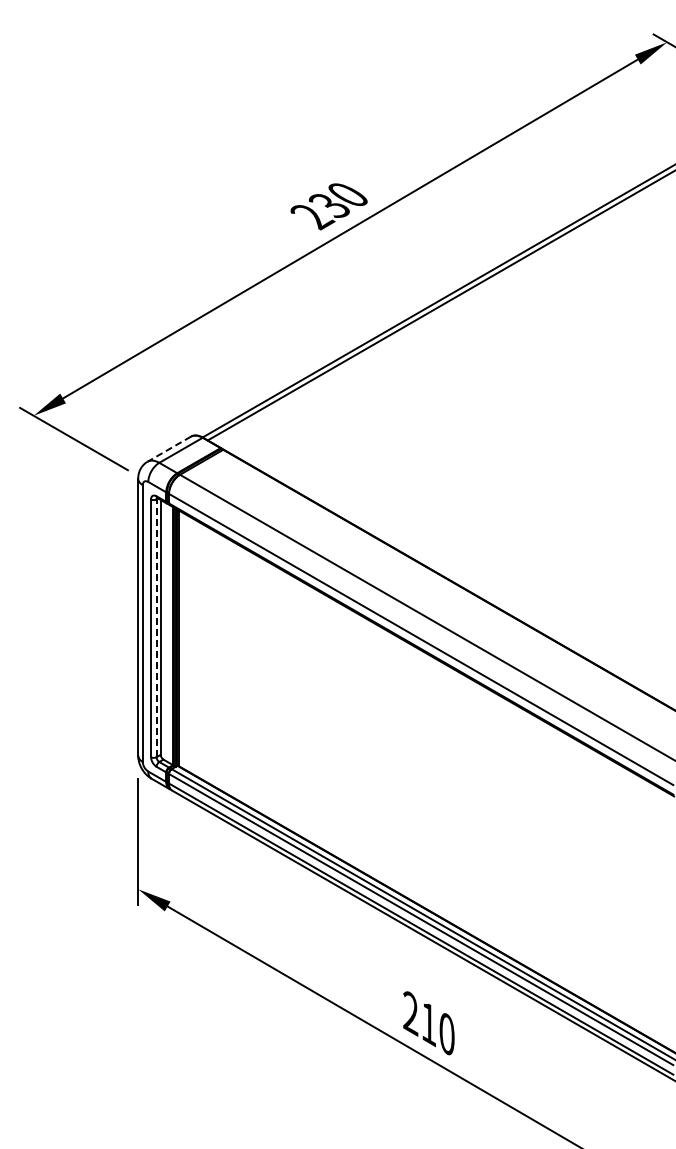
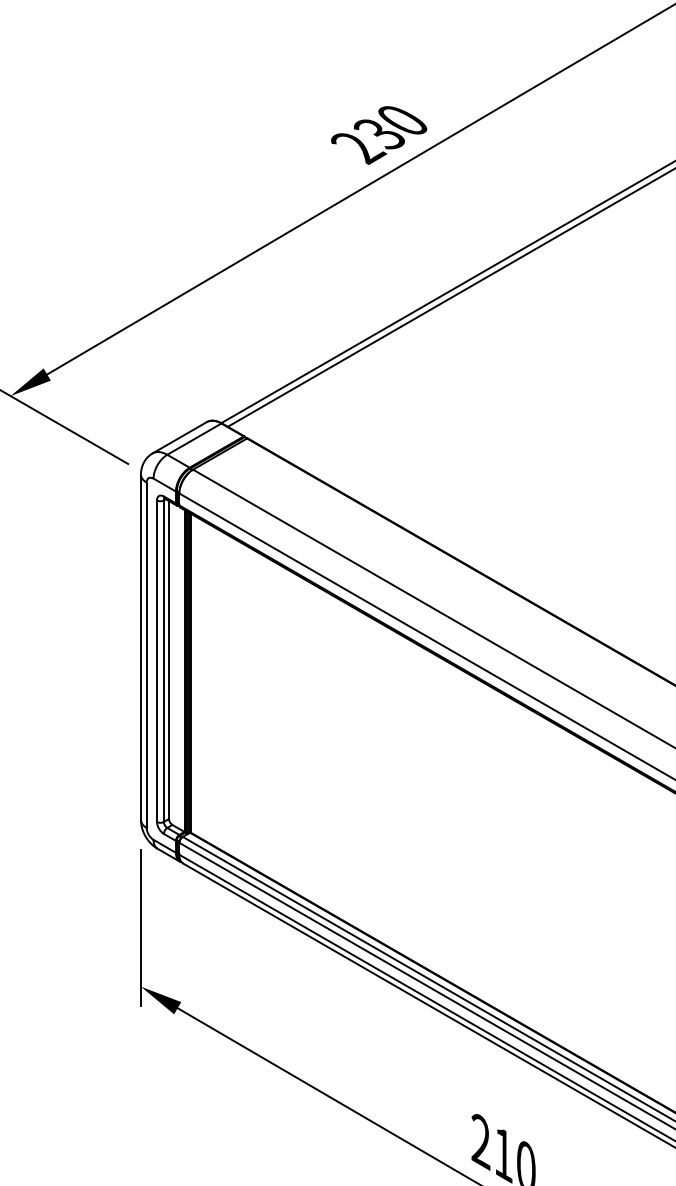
line: (168, 449) -> (178, 438), dashed -> solid
line: (156, 628) -> (163, 661), dashed -> solid

